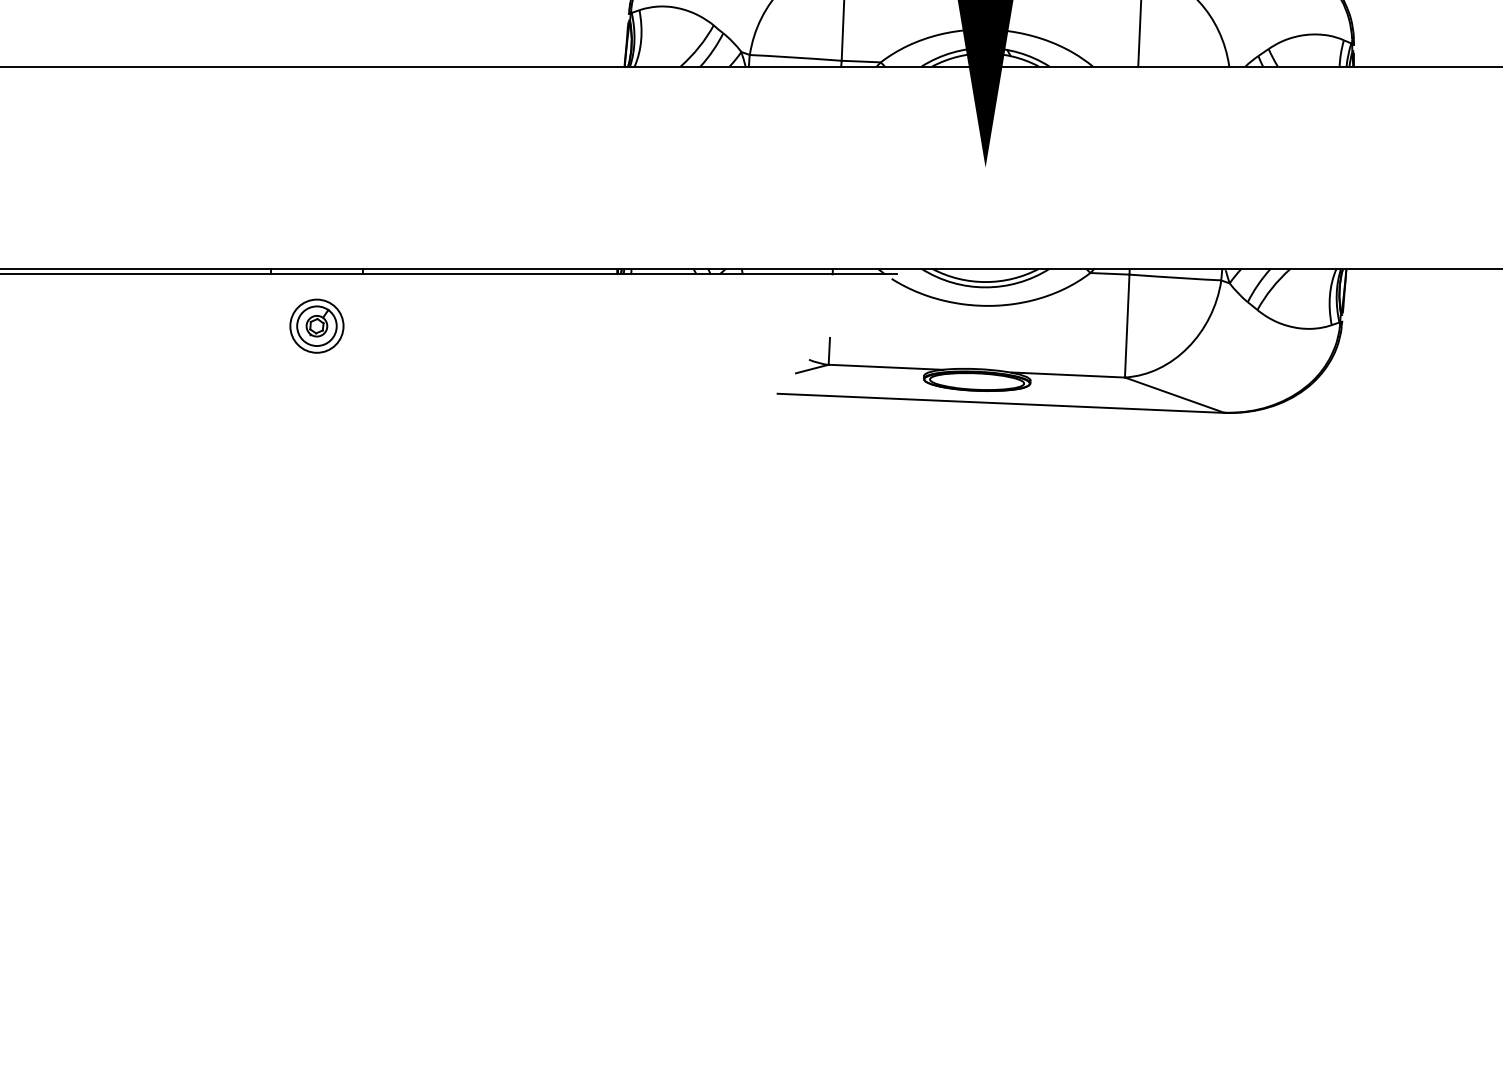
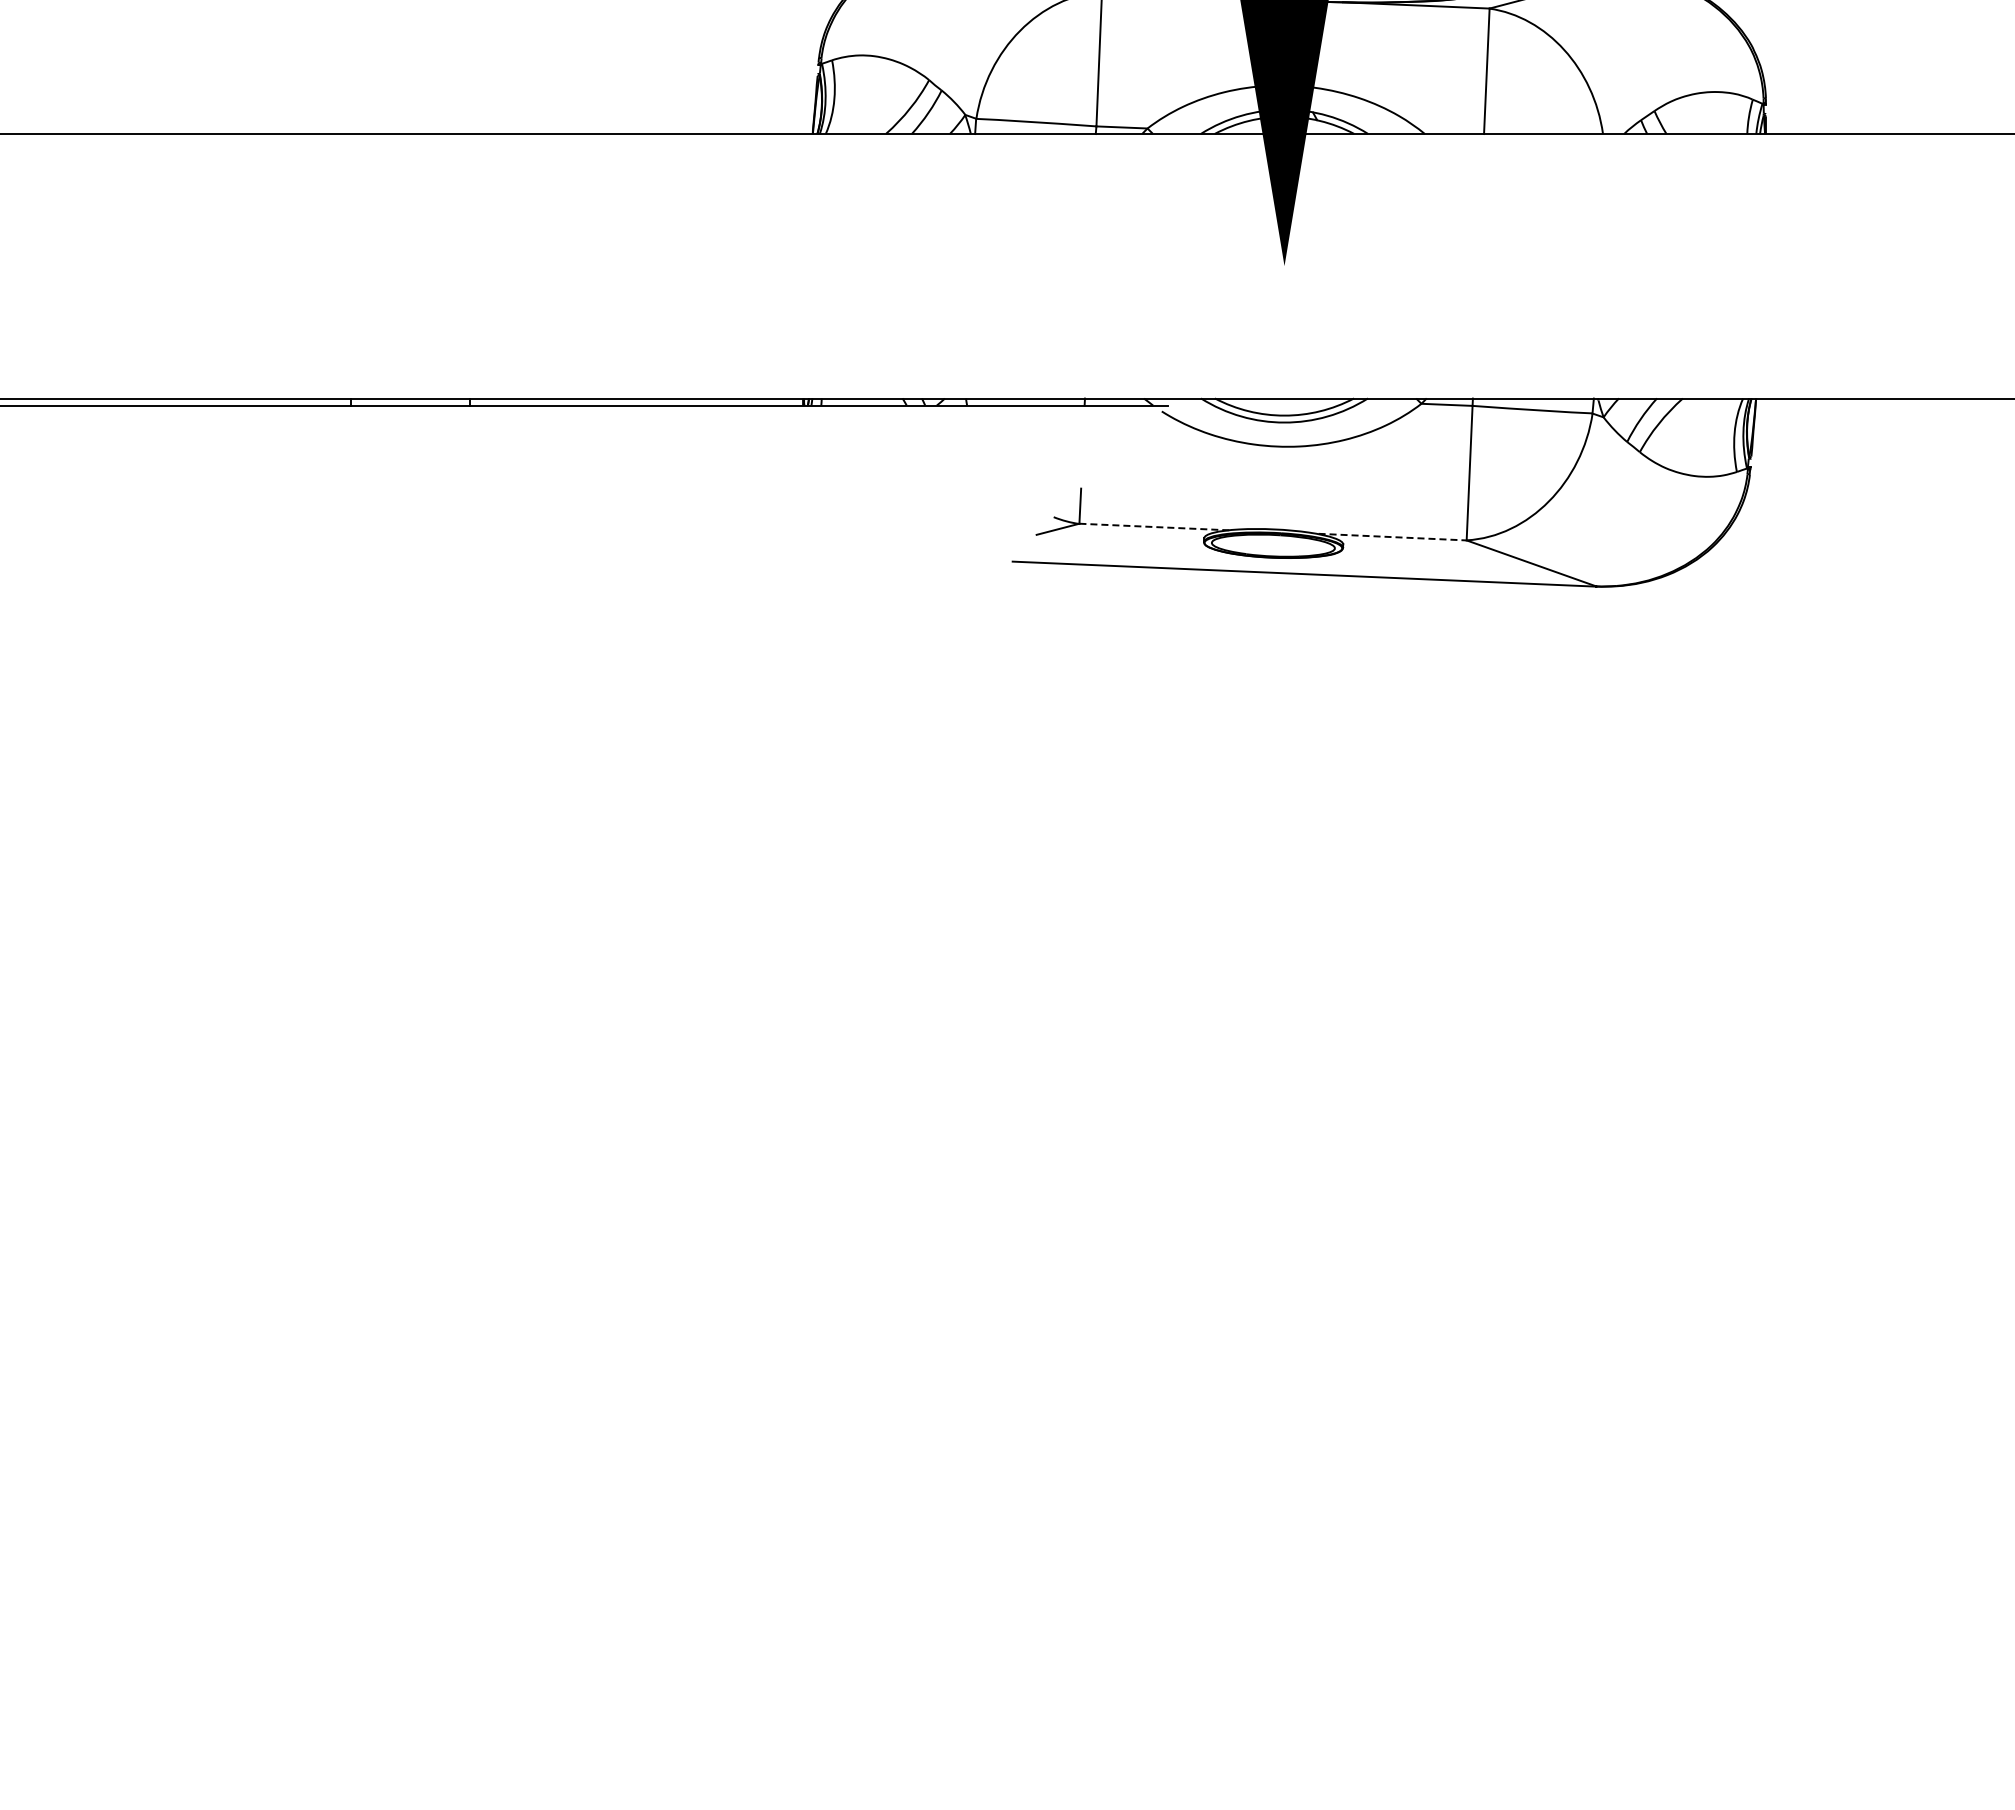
part: (316, 325) -> (410, 472), removed
line: (886, 367) -> (1155, 527), solid -> dashed
line: (1068, 375) -> (1393, 537), solid -> dashed

